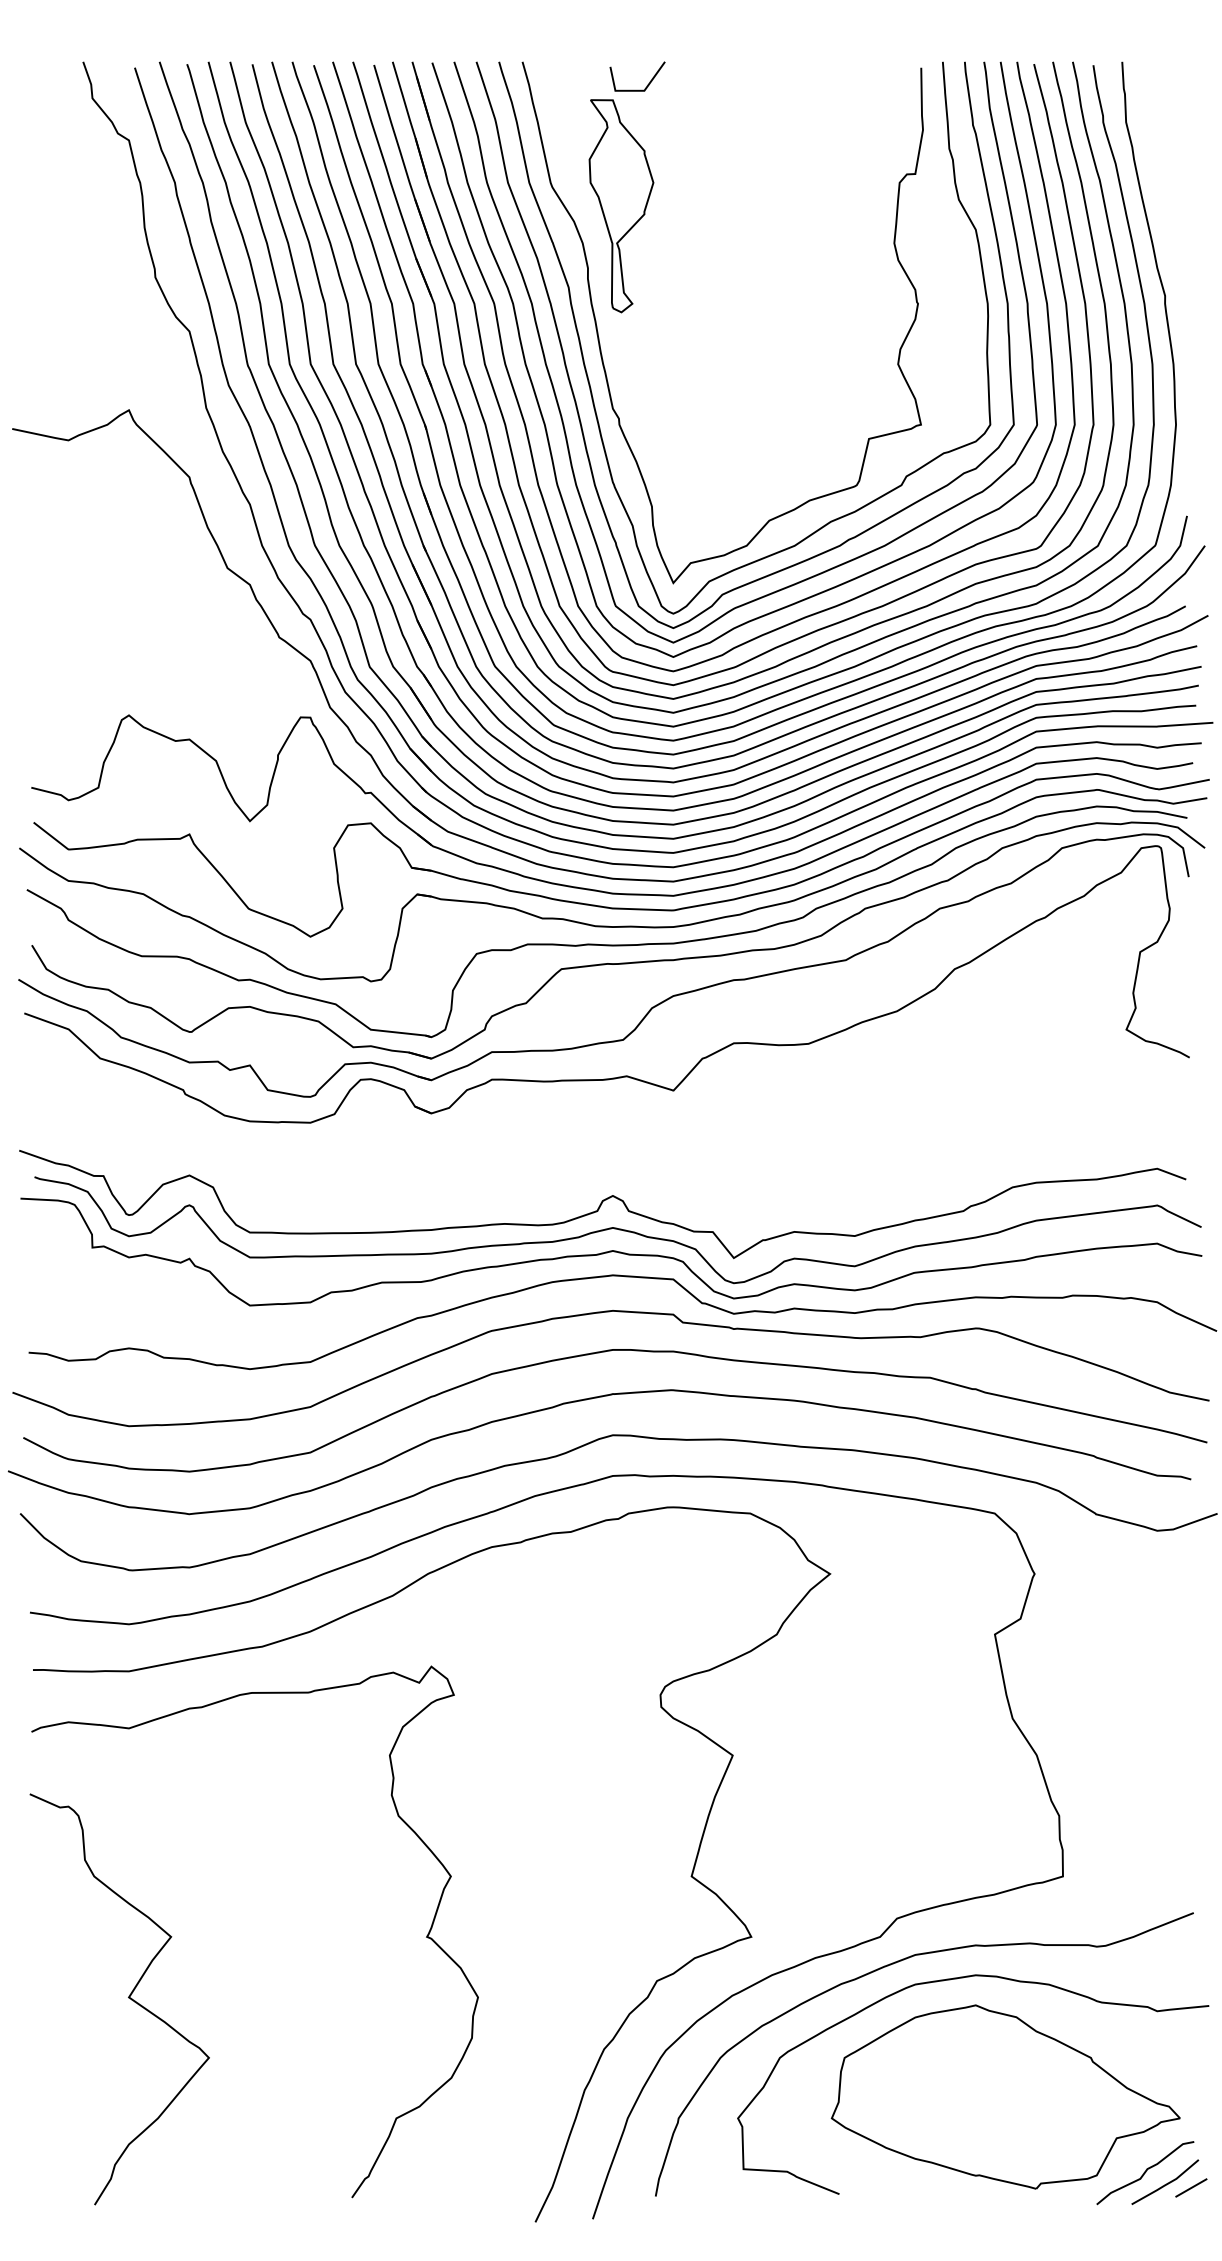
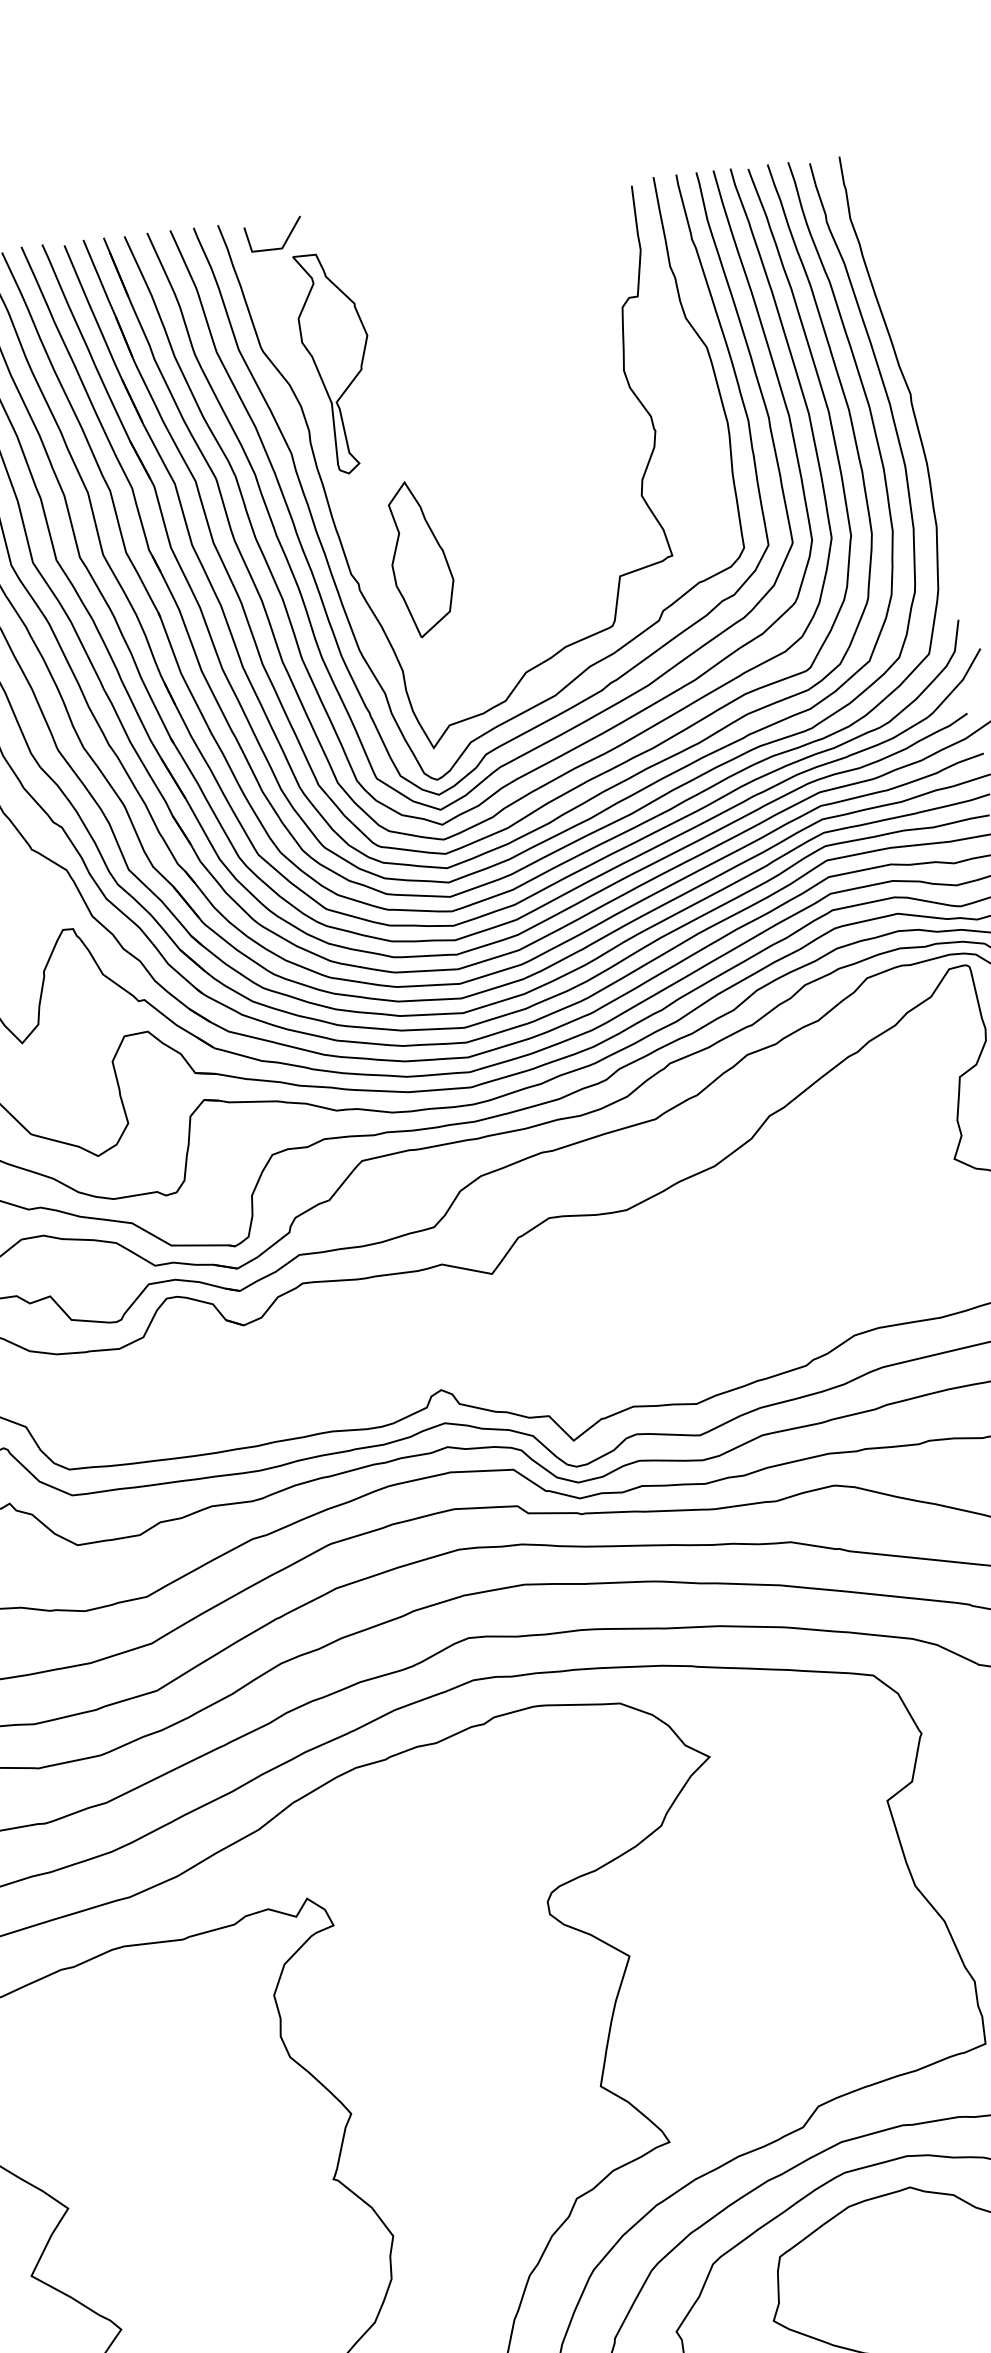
line: (647, 84) -> (284, 241), moved
part: (681, 400) -> (421, 557), added

